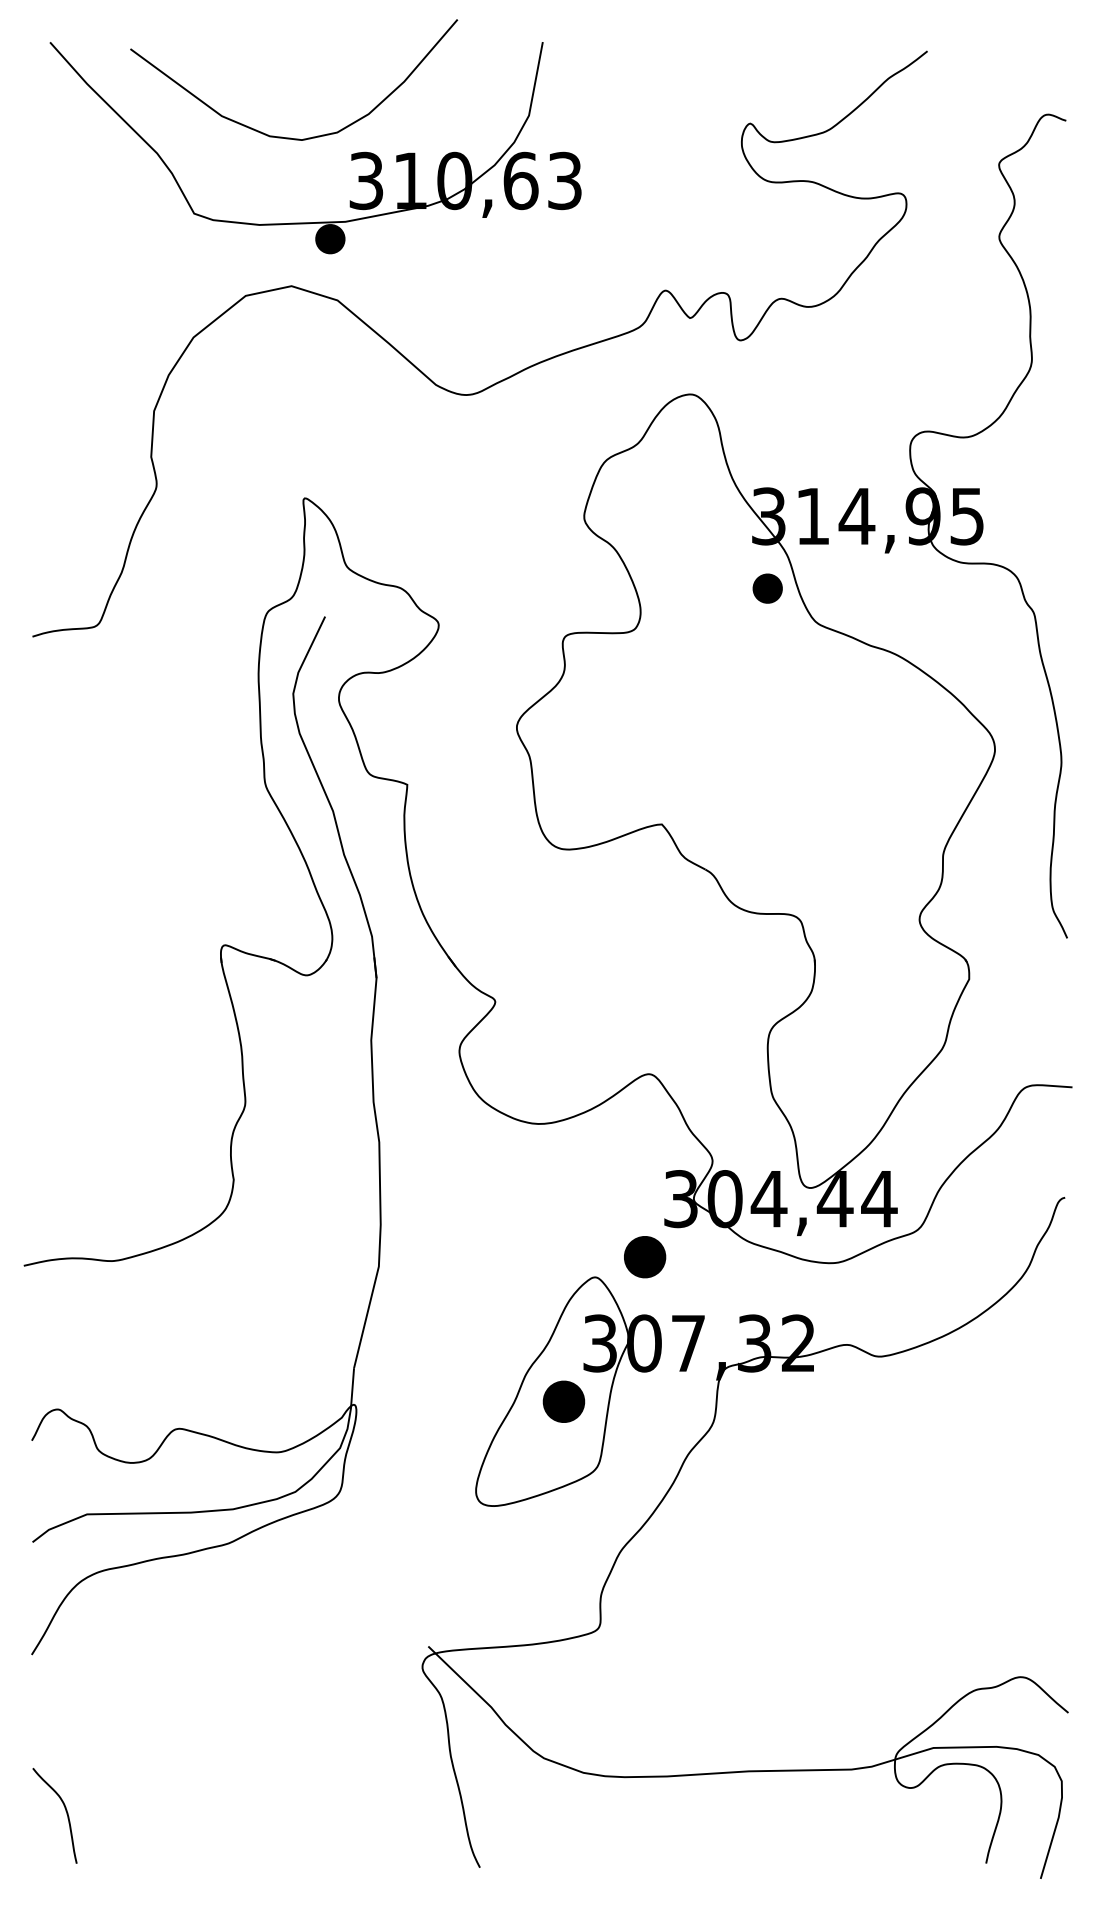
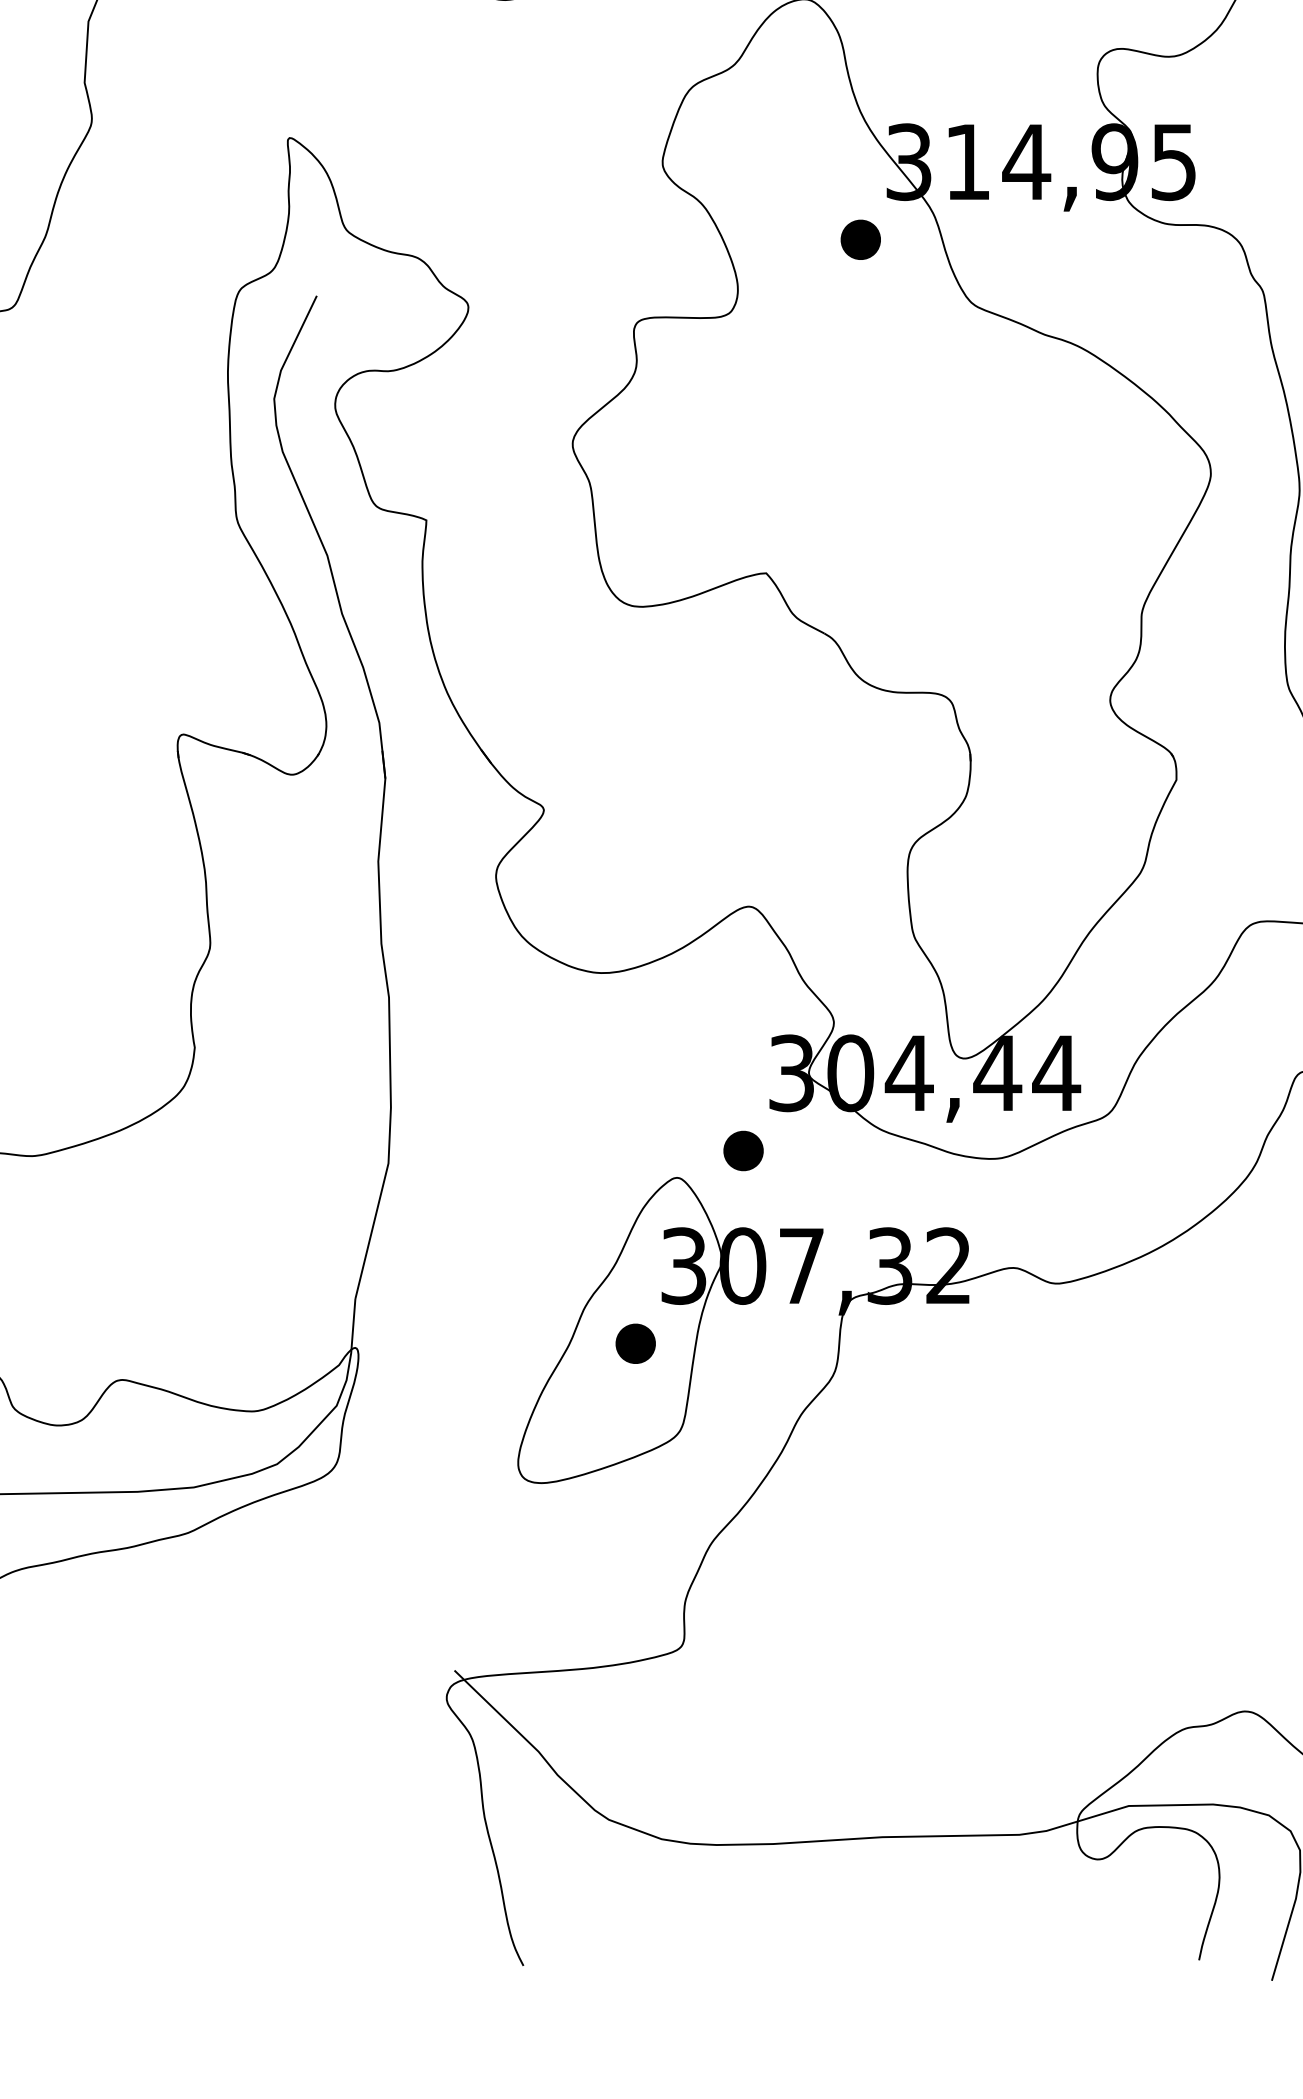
part: (767, 588) -> (860, 239), moved
part: (644, 1257) -> (743, 1151), size x0.71
part: (564, 1401) -> (636, 1343), size x0.71

